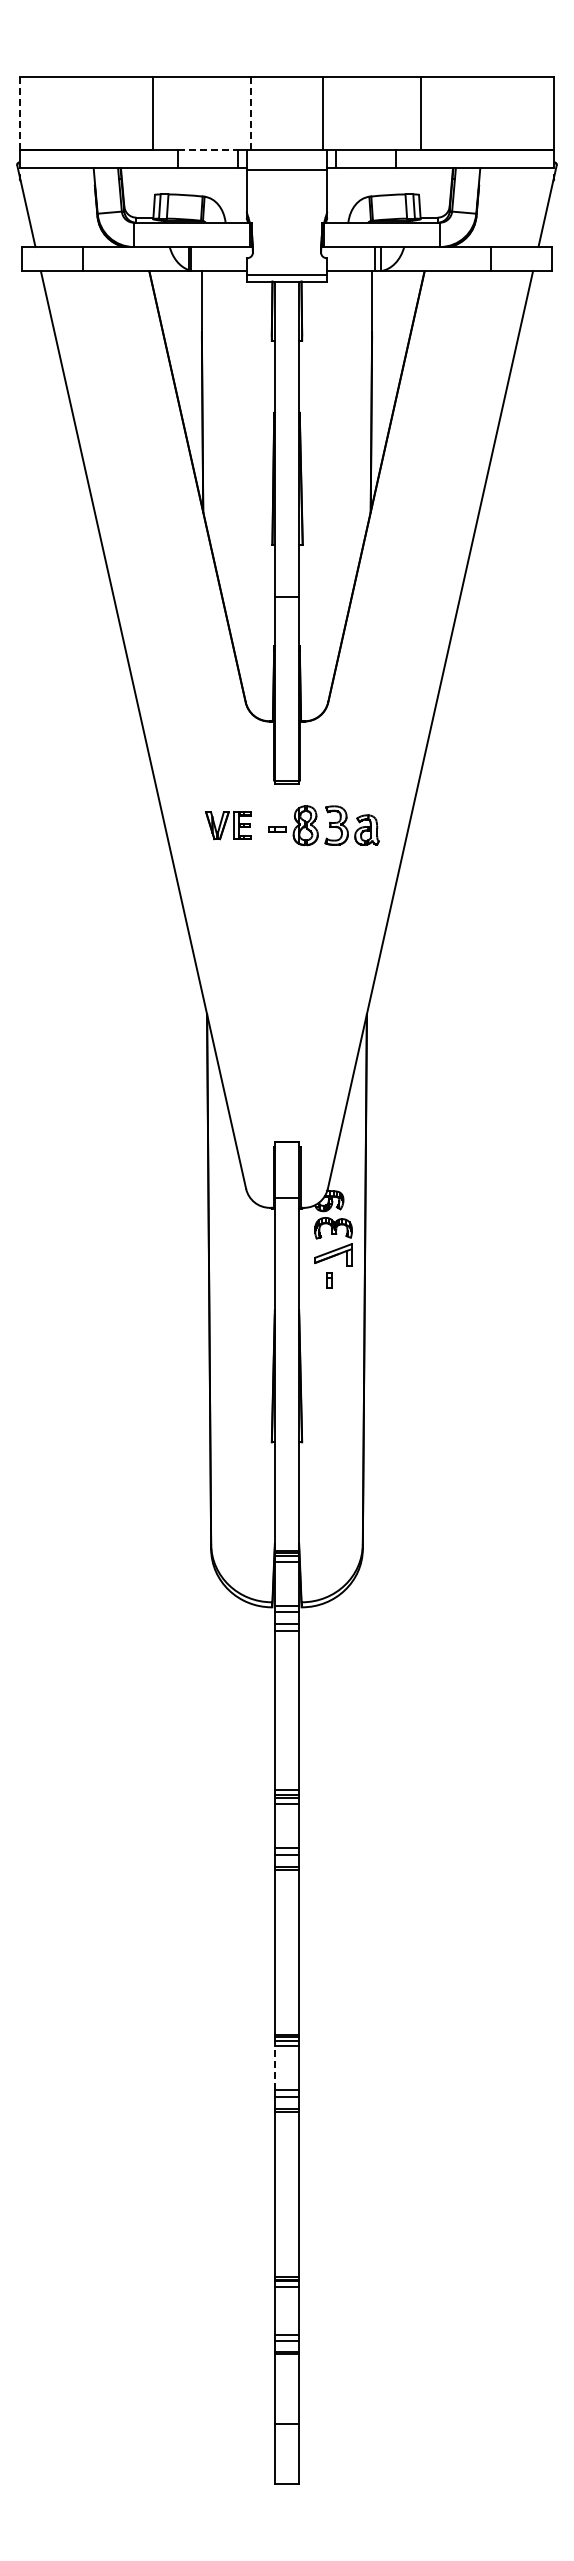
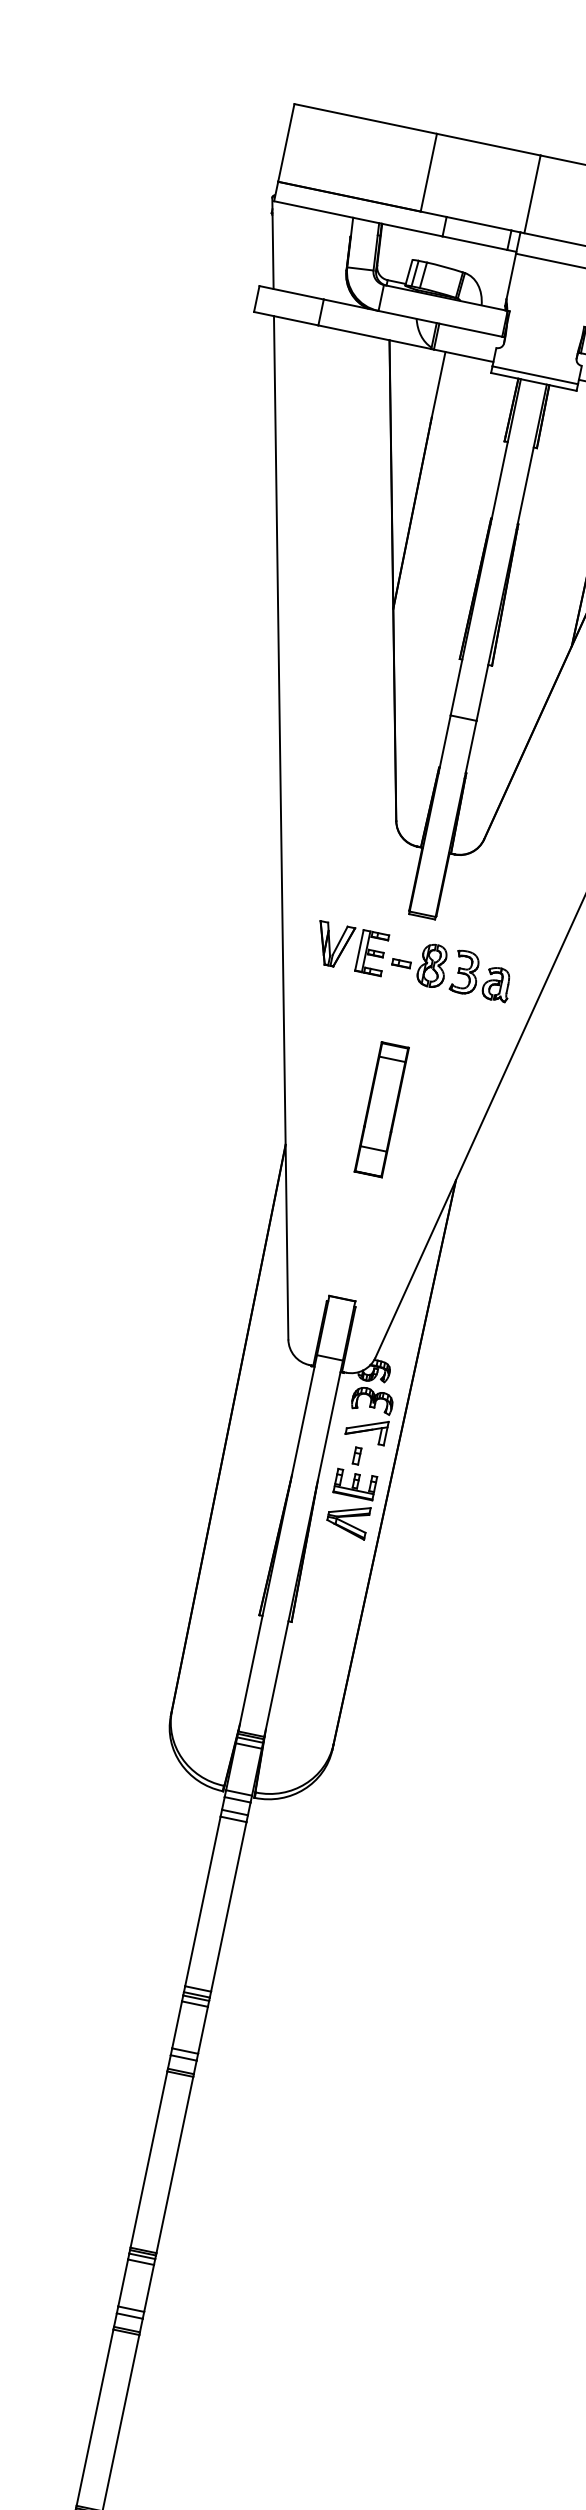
line: (19, 113) -> (286, 143), dashed -> solid
line: (250, 113) -> (532, 194), dashed -> solid
line: (208, 149) -> (479, 223), dashed -> solid
part: (228, 825) -> (350, 948), size x1.43
part: (286, 964) -> (381, 1109), added
part: (333, 1325) -> (351, 1504), added
line: (274, 2067) -> (123, 2282), dashed -> solid

